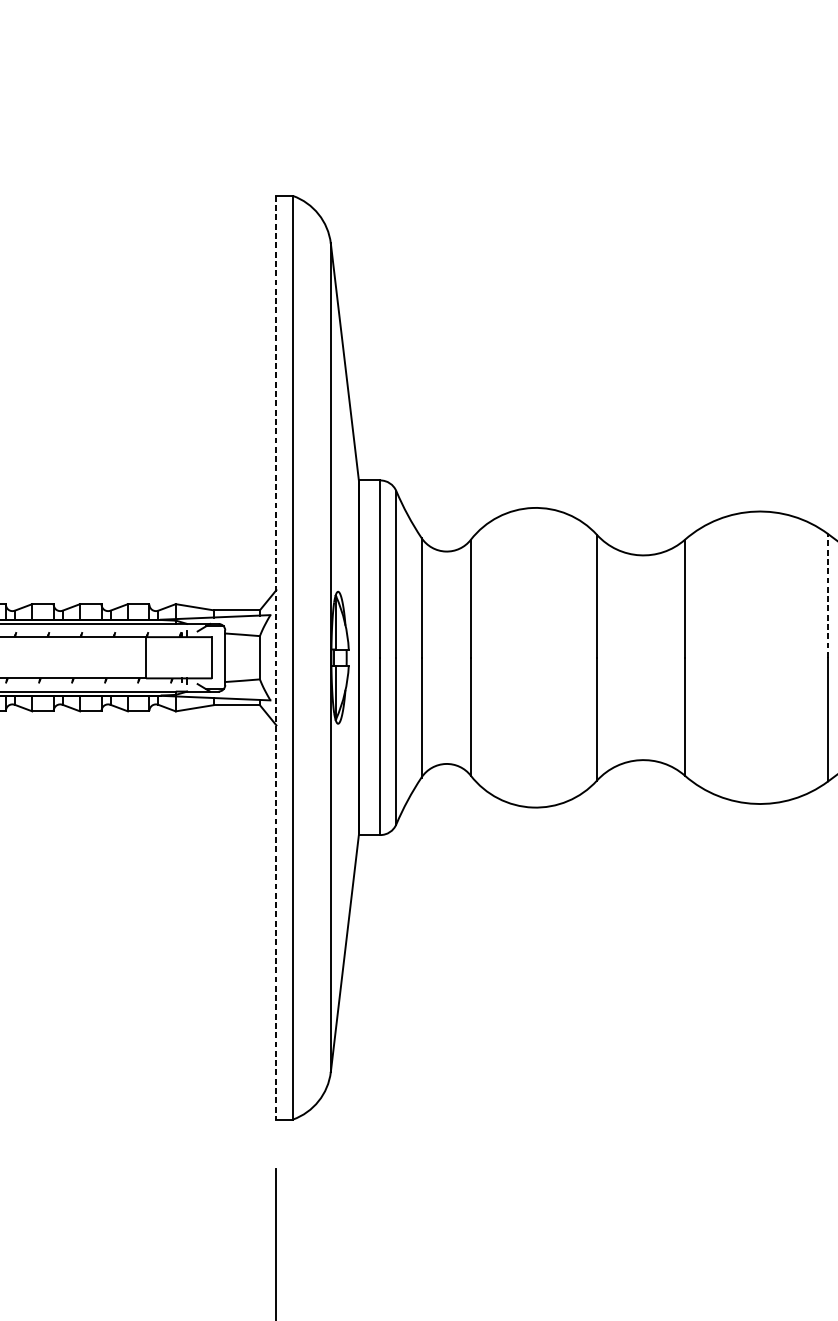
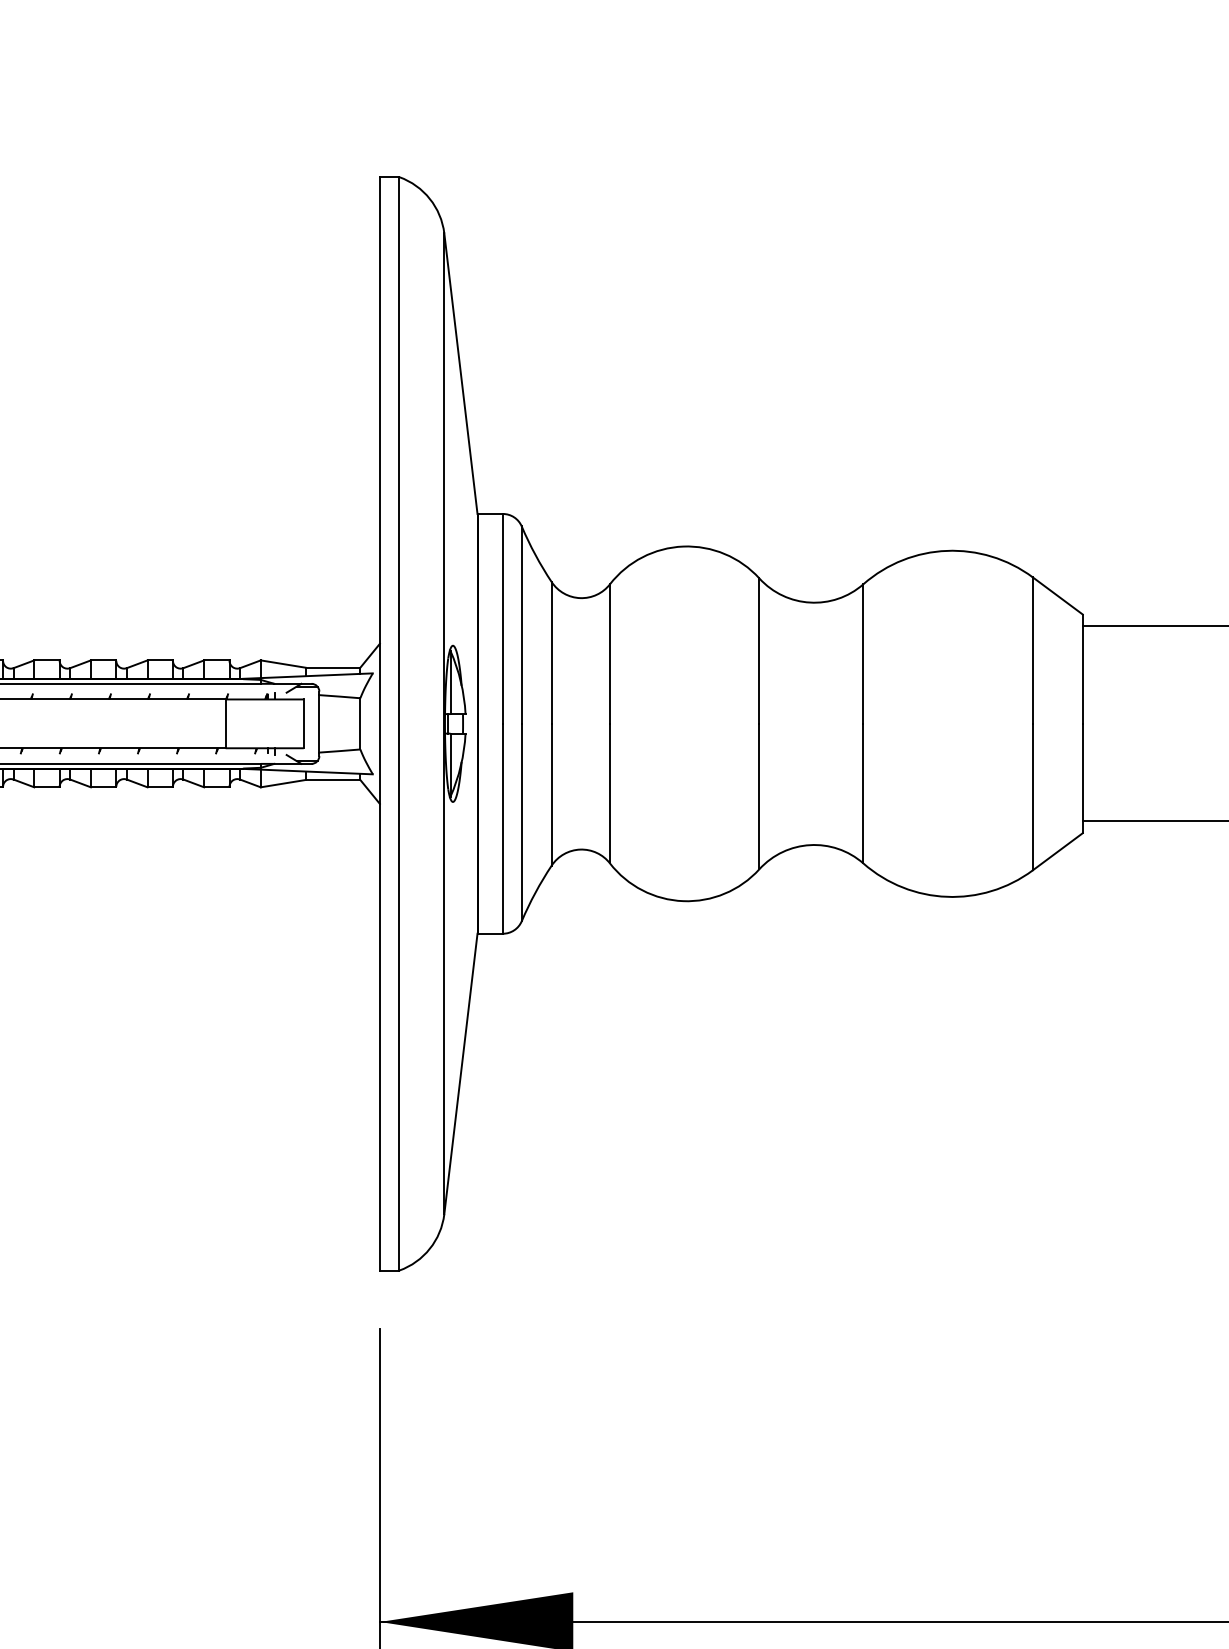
line: (827, 595) -> (1032, 650), dashed -> solid
line: (276, 657) -> (379, 723), dashed -> solid

